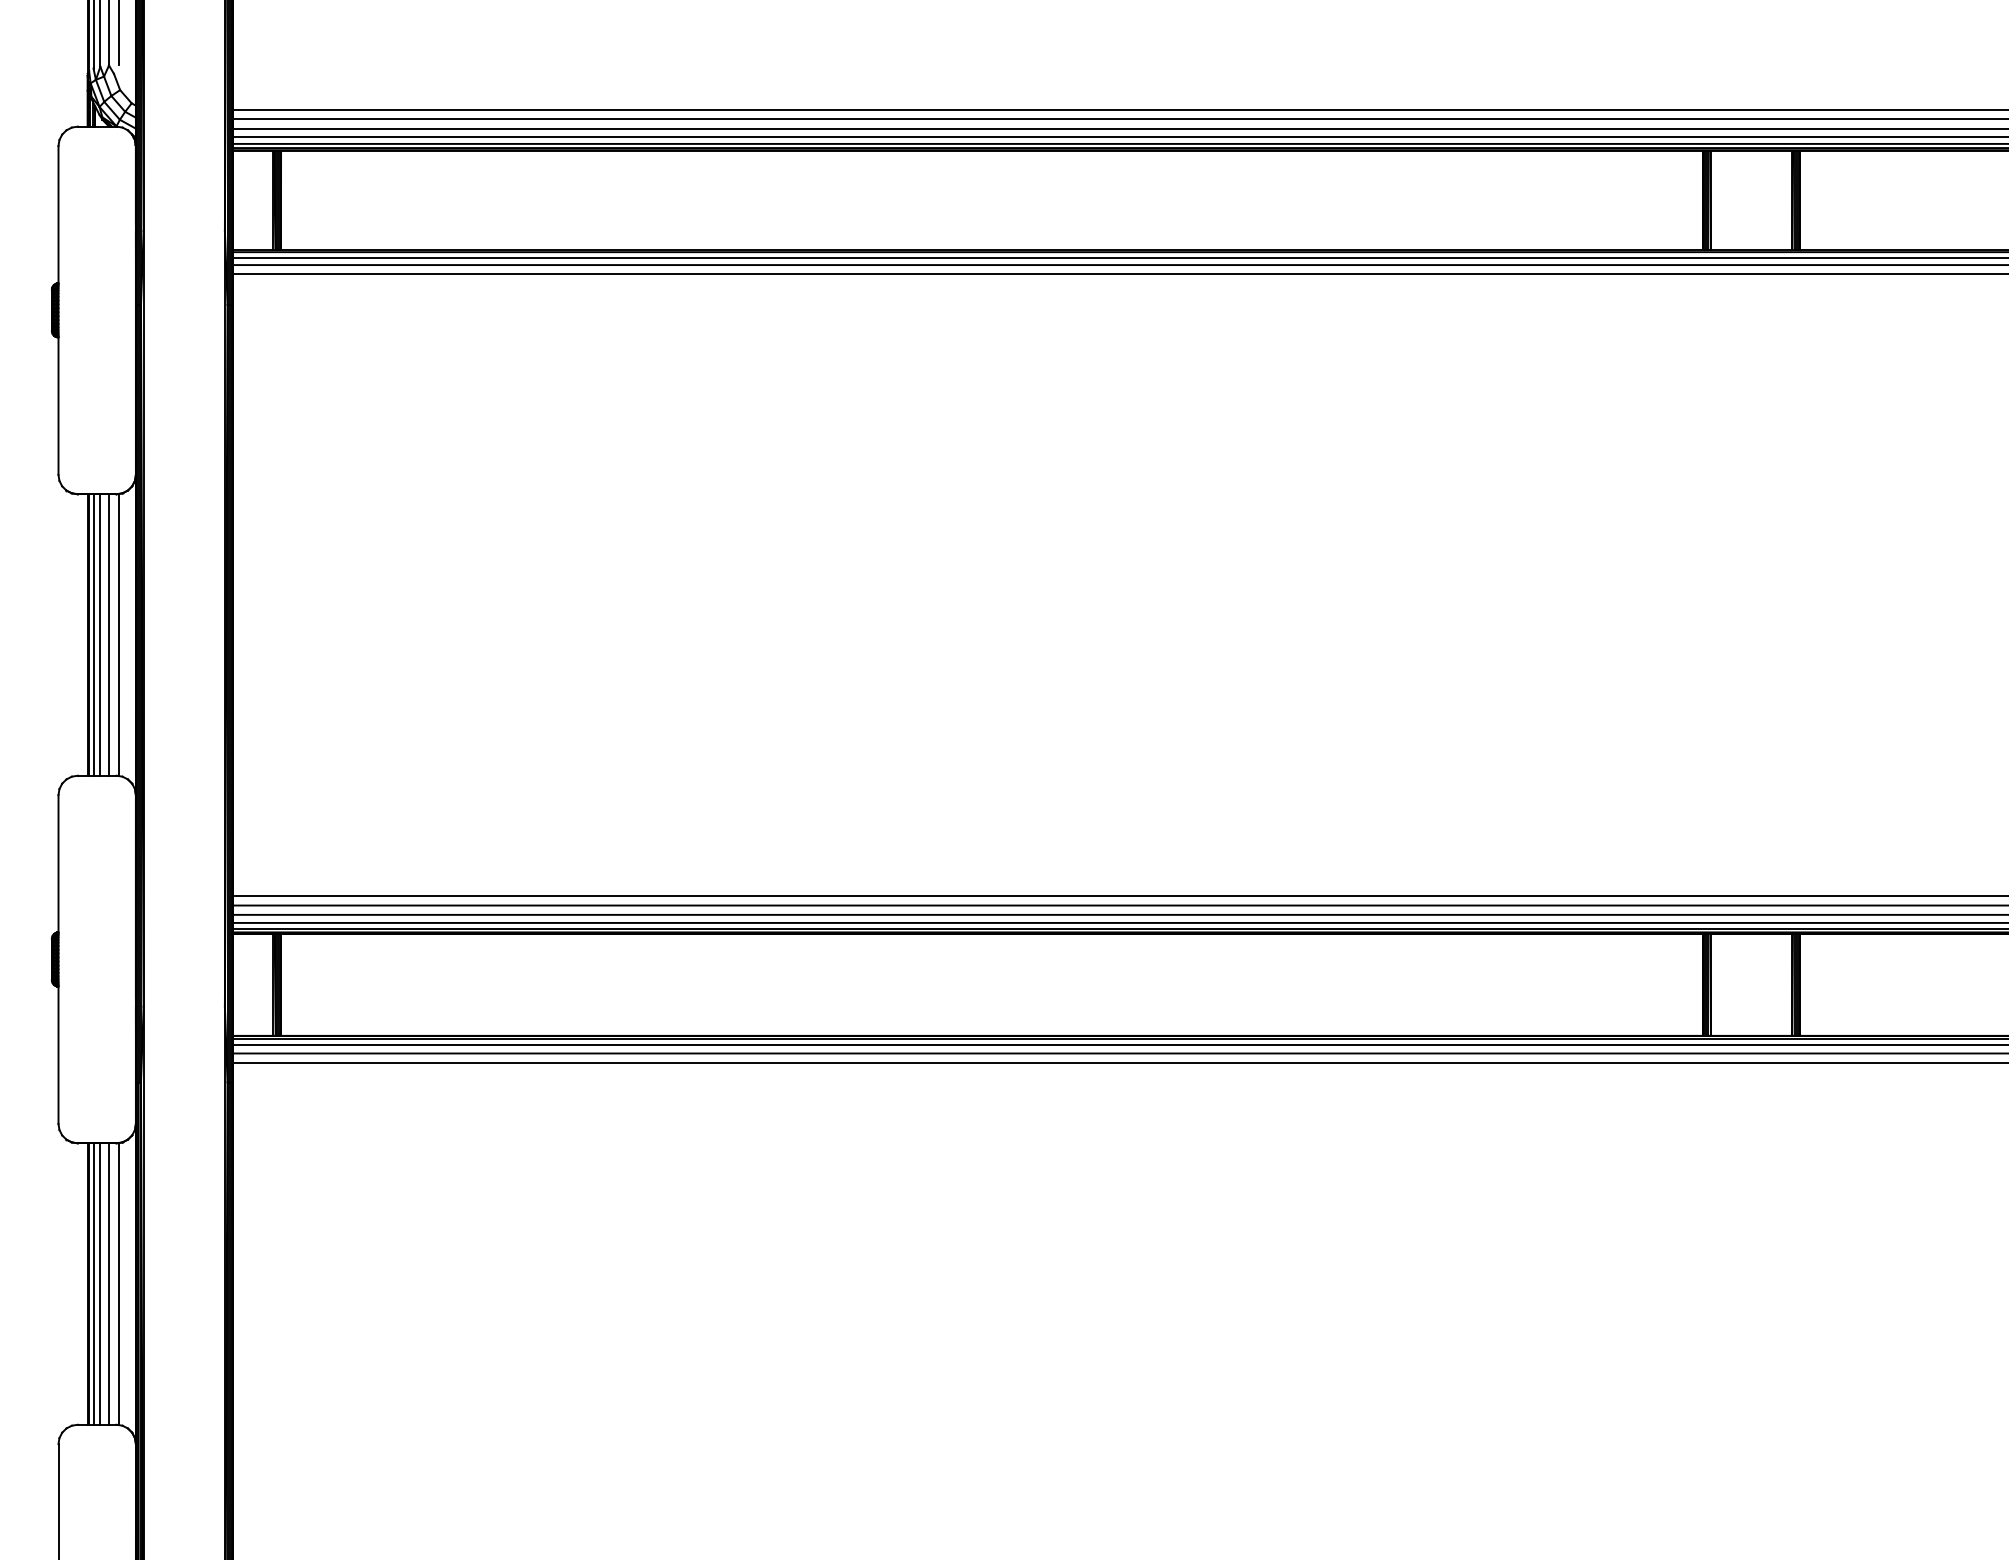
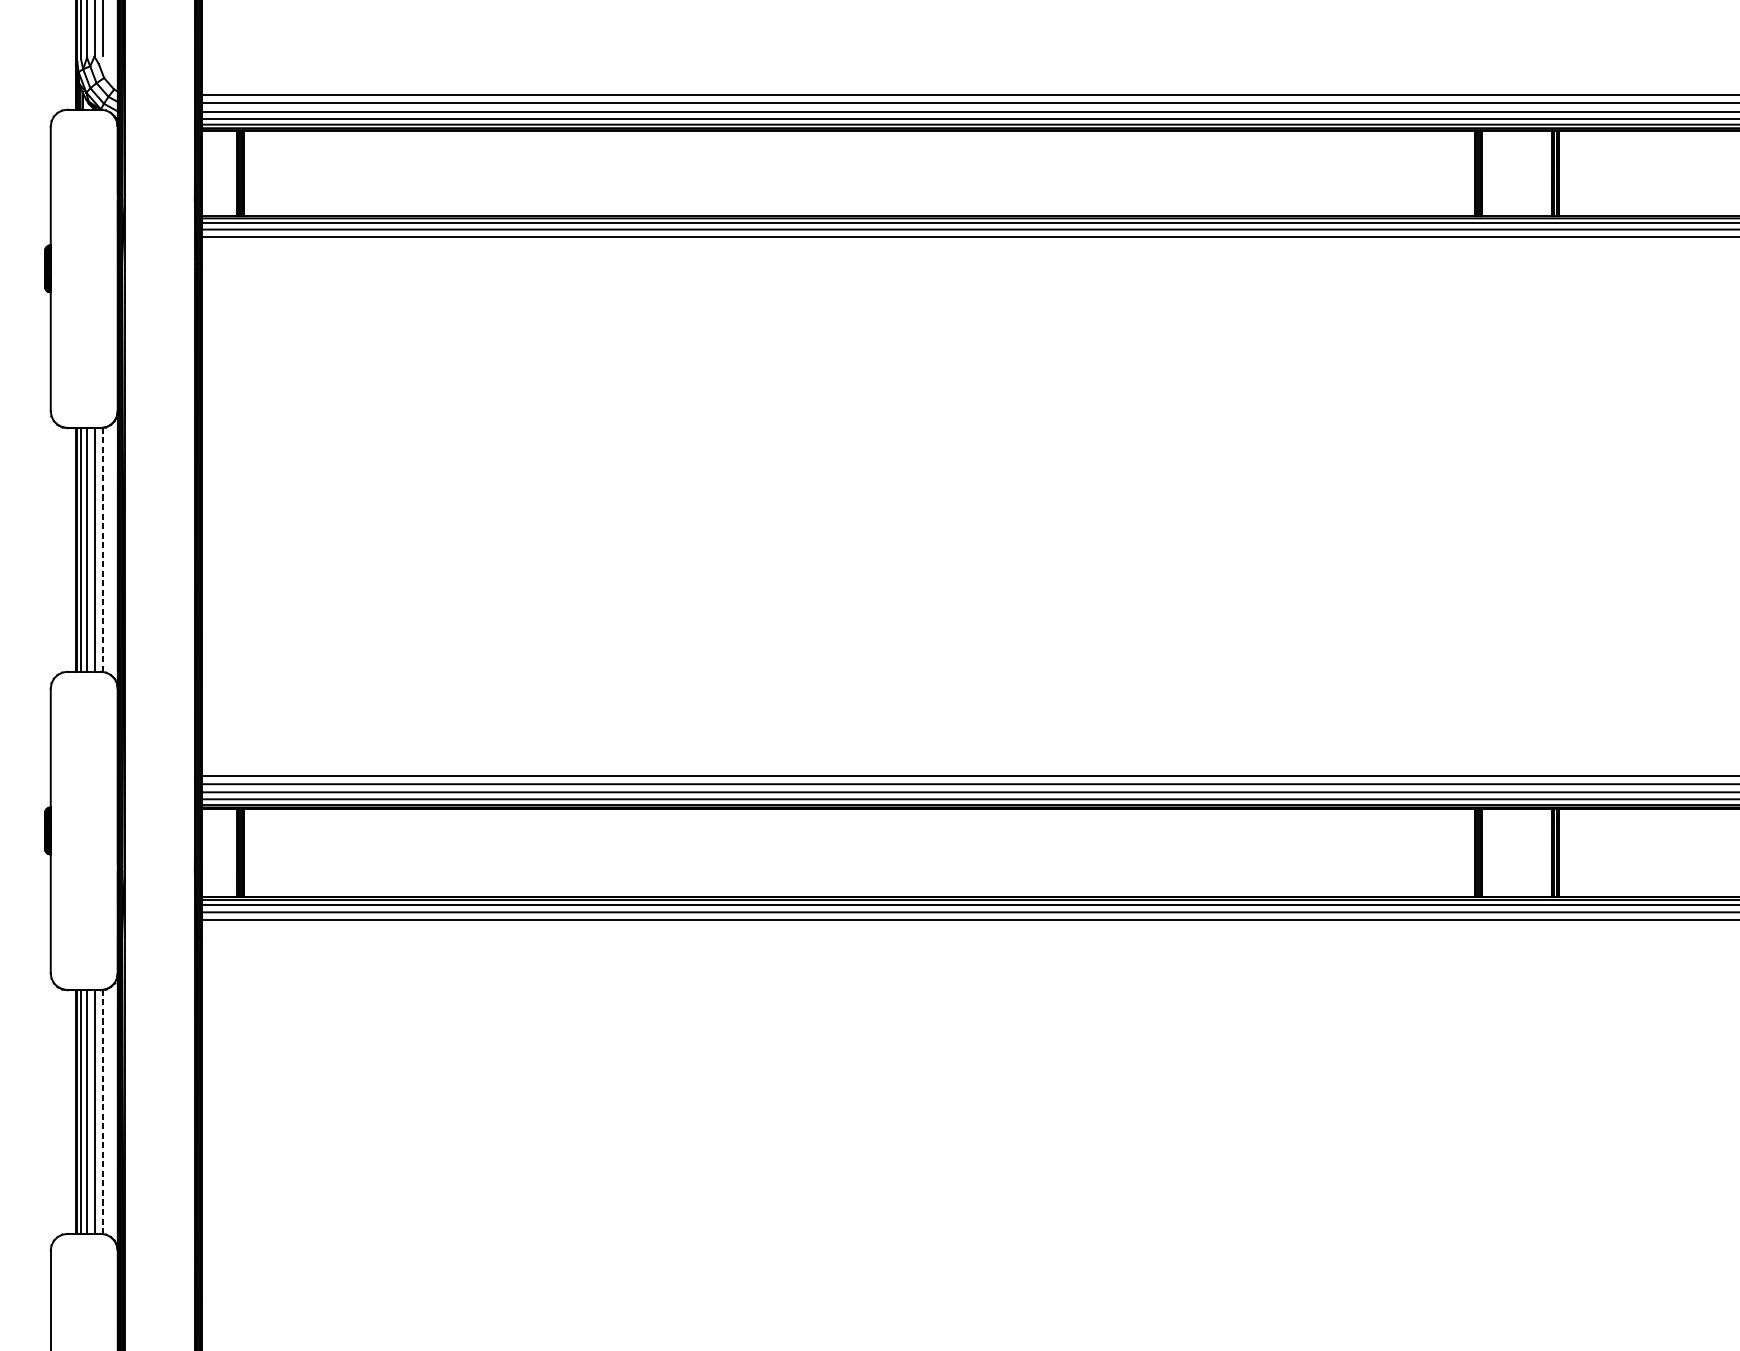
line: (118, 635) -> (102, 550), solid -> dashed
line: (118, 1284) -> (102, 1112), solid -> dashed

